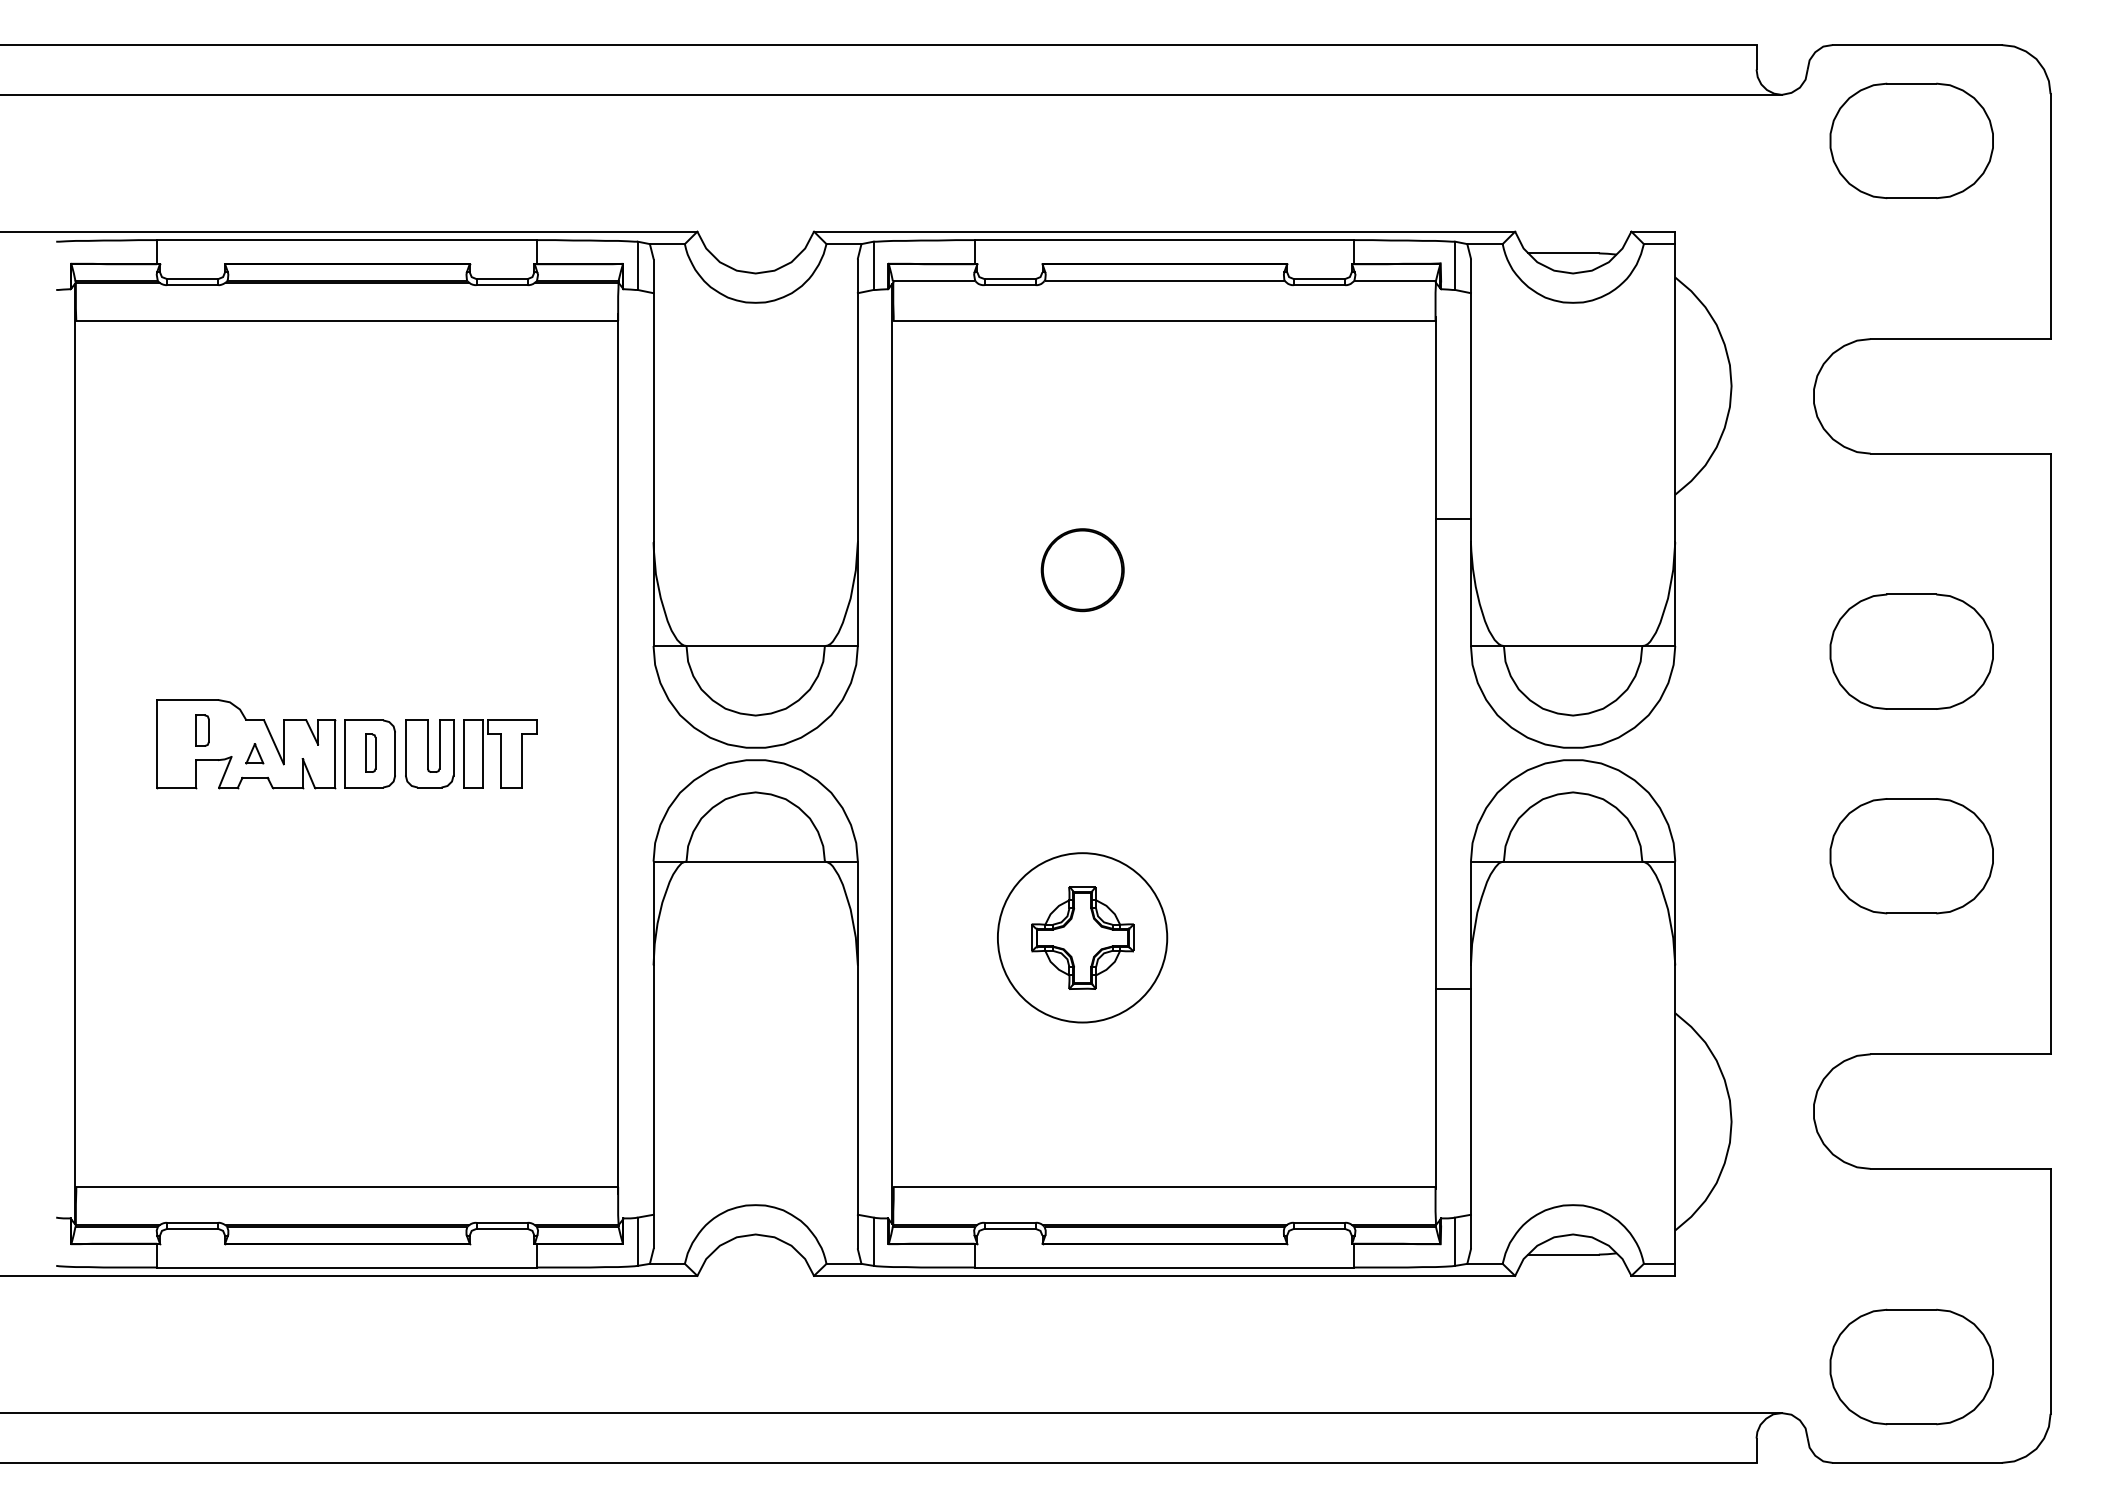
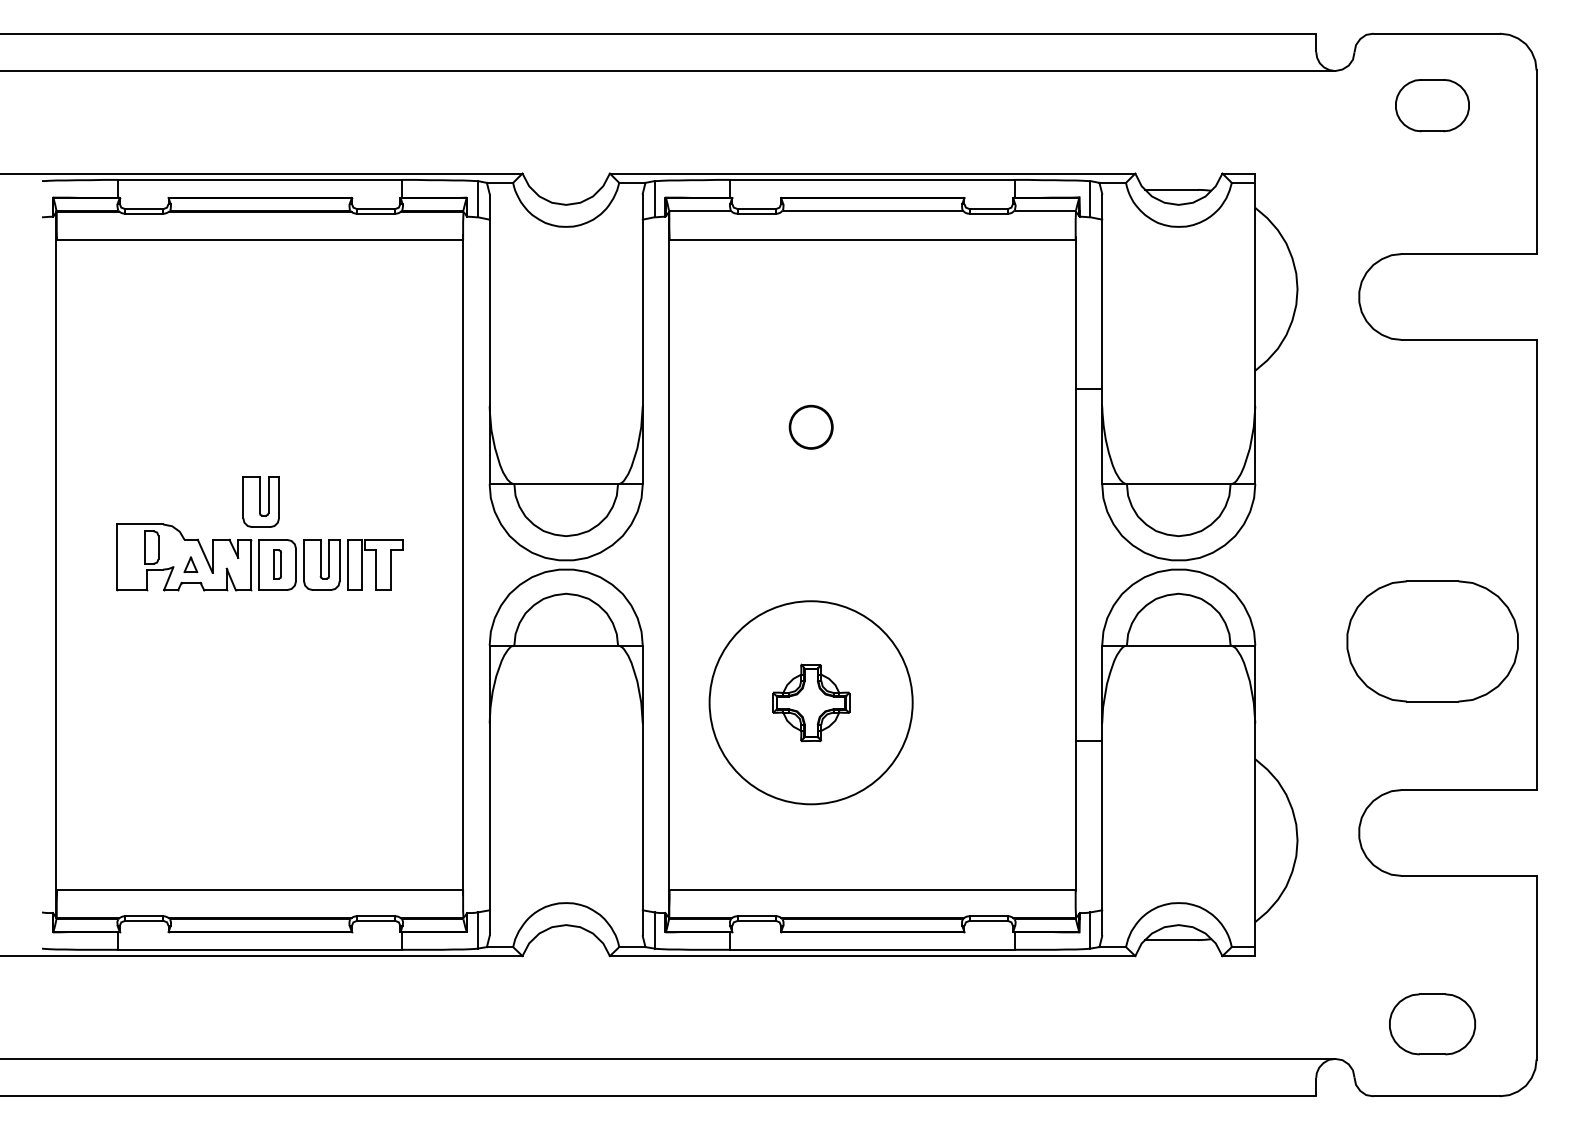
part: (1911, 140) -> (1432, 105), size x0.6
part: (1082, 570) -> (811, 427), size x0.7
part: (1911, 651) -> (1432, 488), removed
part: (348, 669) -> (261, 501), added
part: (202, 730) -> (151, 547), size x1.4
part: (1911, 856) -> (1432, 641), size x1.4
circle: (1082, 937) -> (811, 702), size x1.6
part: (1911, 1366) -> (1432, 1024), size x0.7

